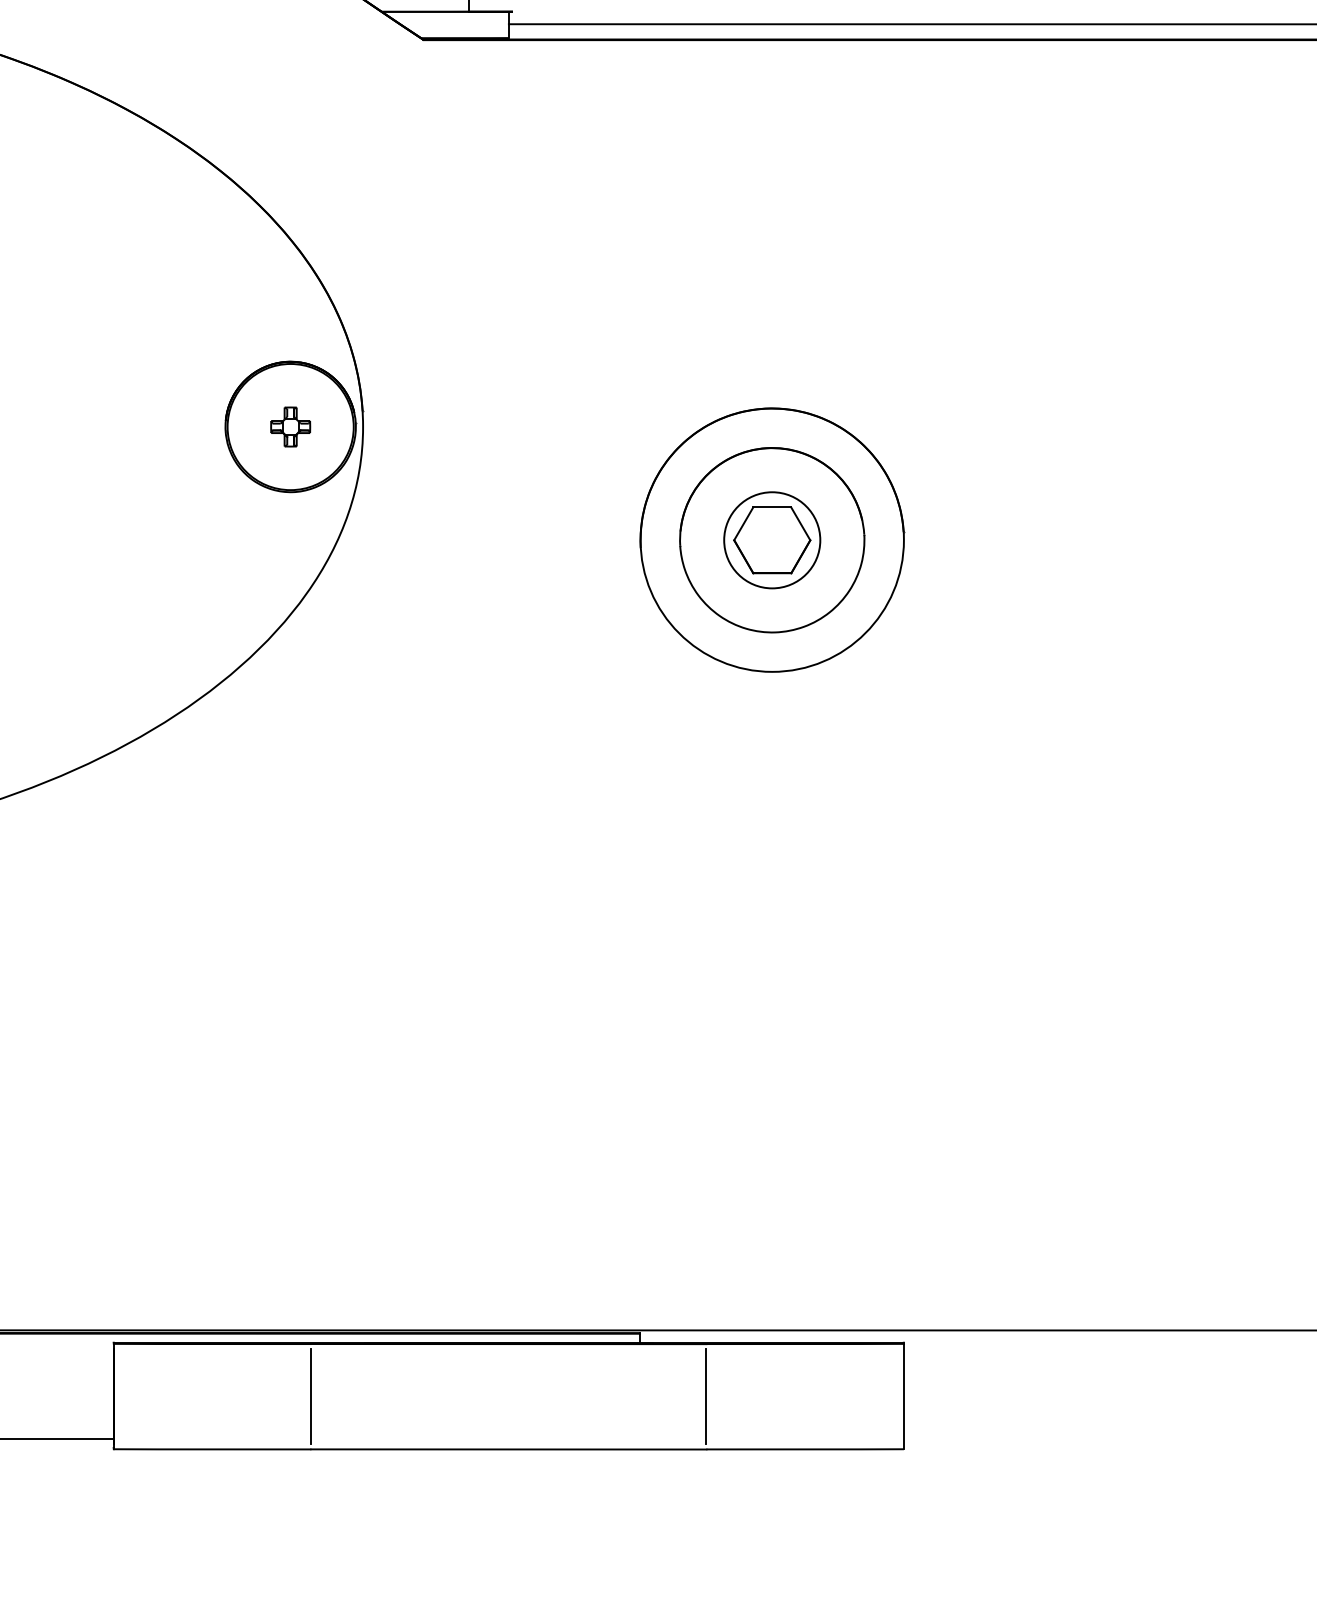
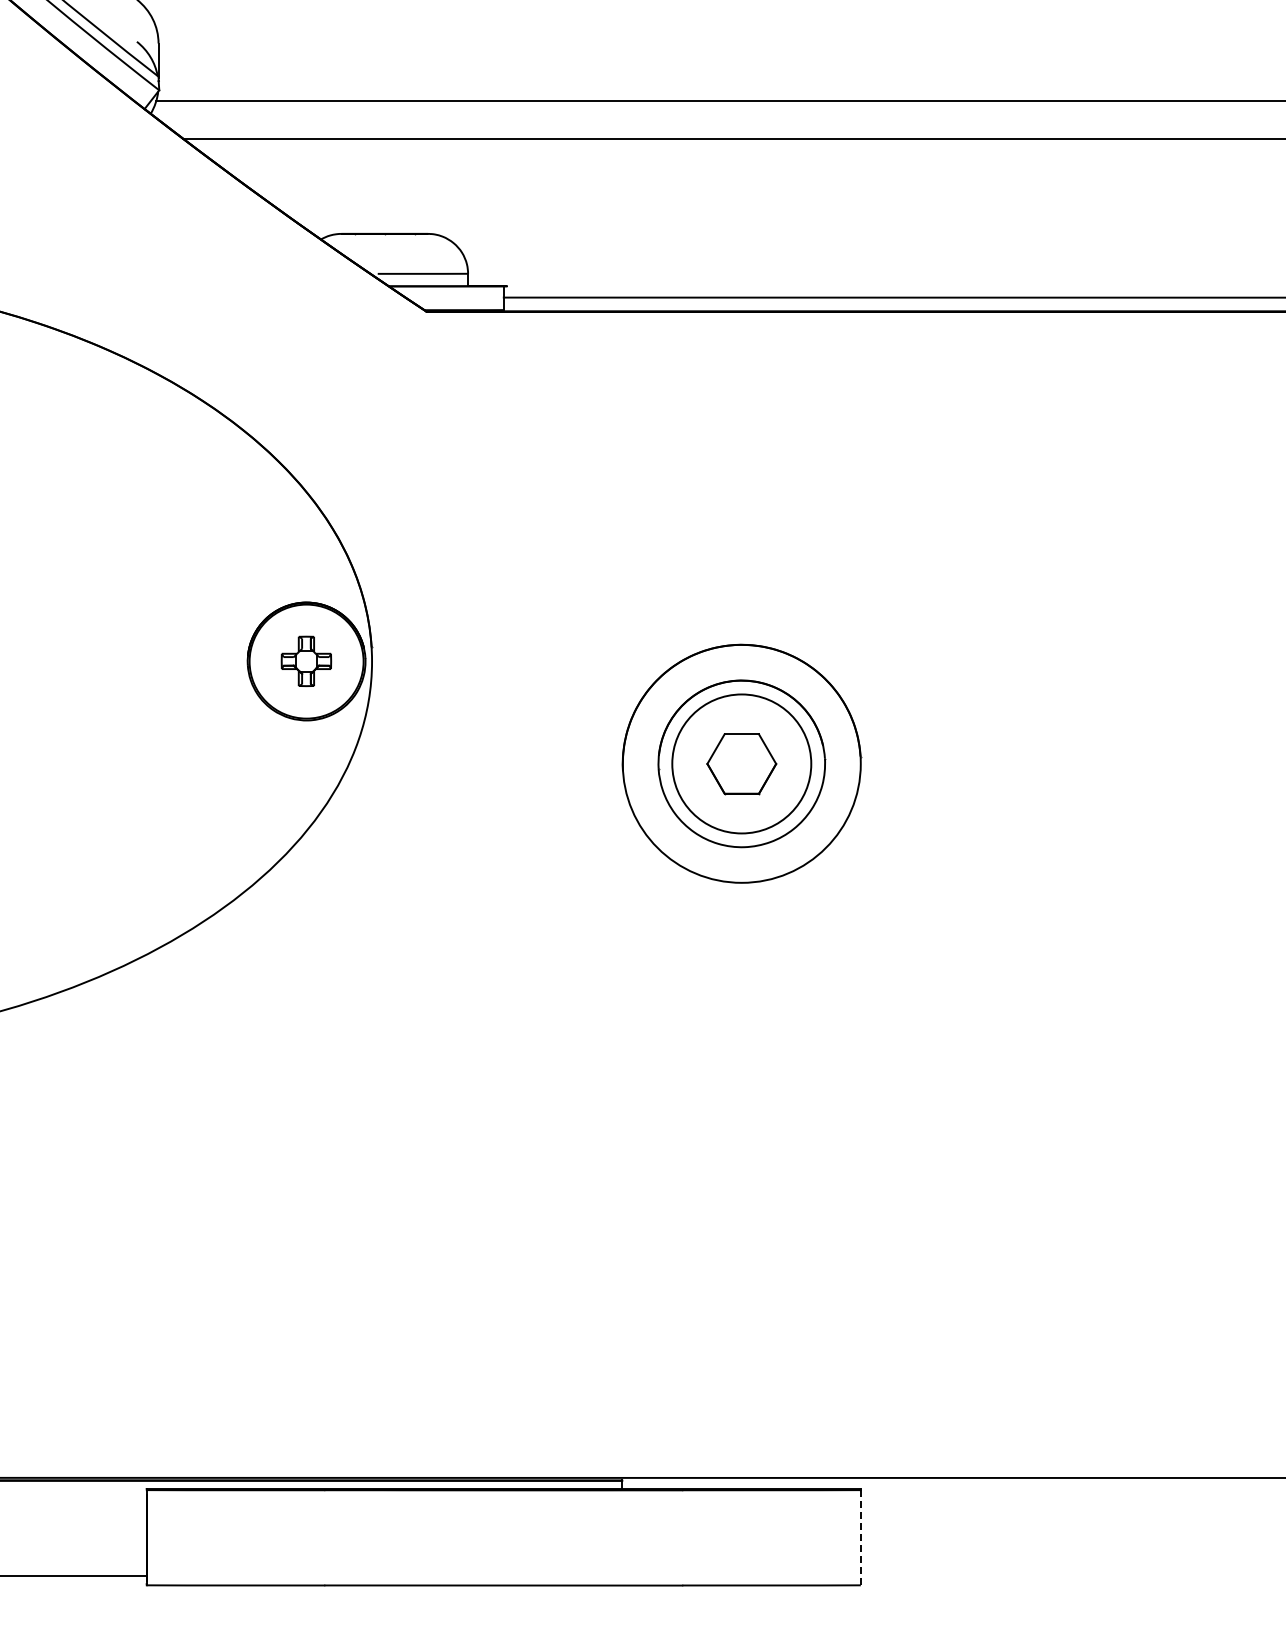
part: (290, 426) -> (306, 661), size x1.4
circle: (771, 539) -> (741, 763), size x1.6
line: (311, 1396) -> (325, 1537), removed
line: (706, 1396) -> (682, 1537), removed
line: (903, 1396) -> (860, 1537), solid -> dashed

